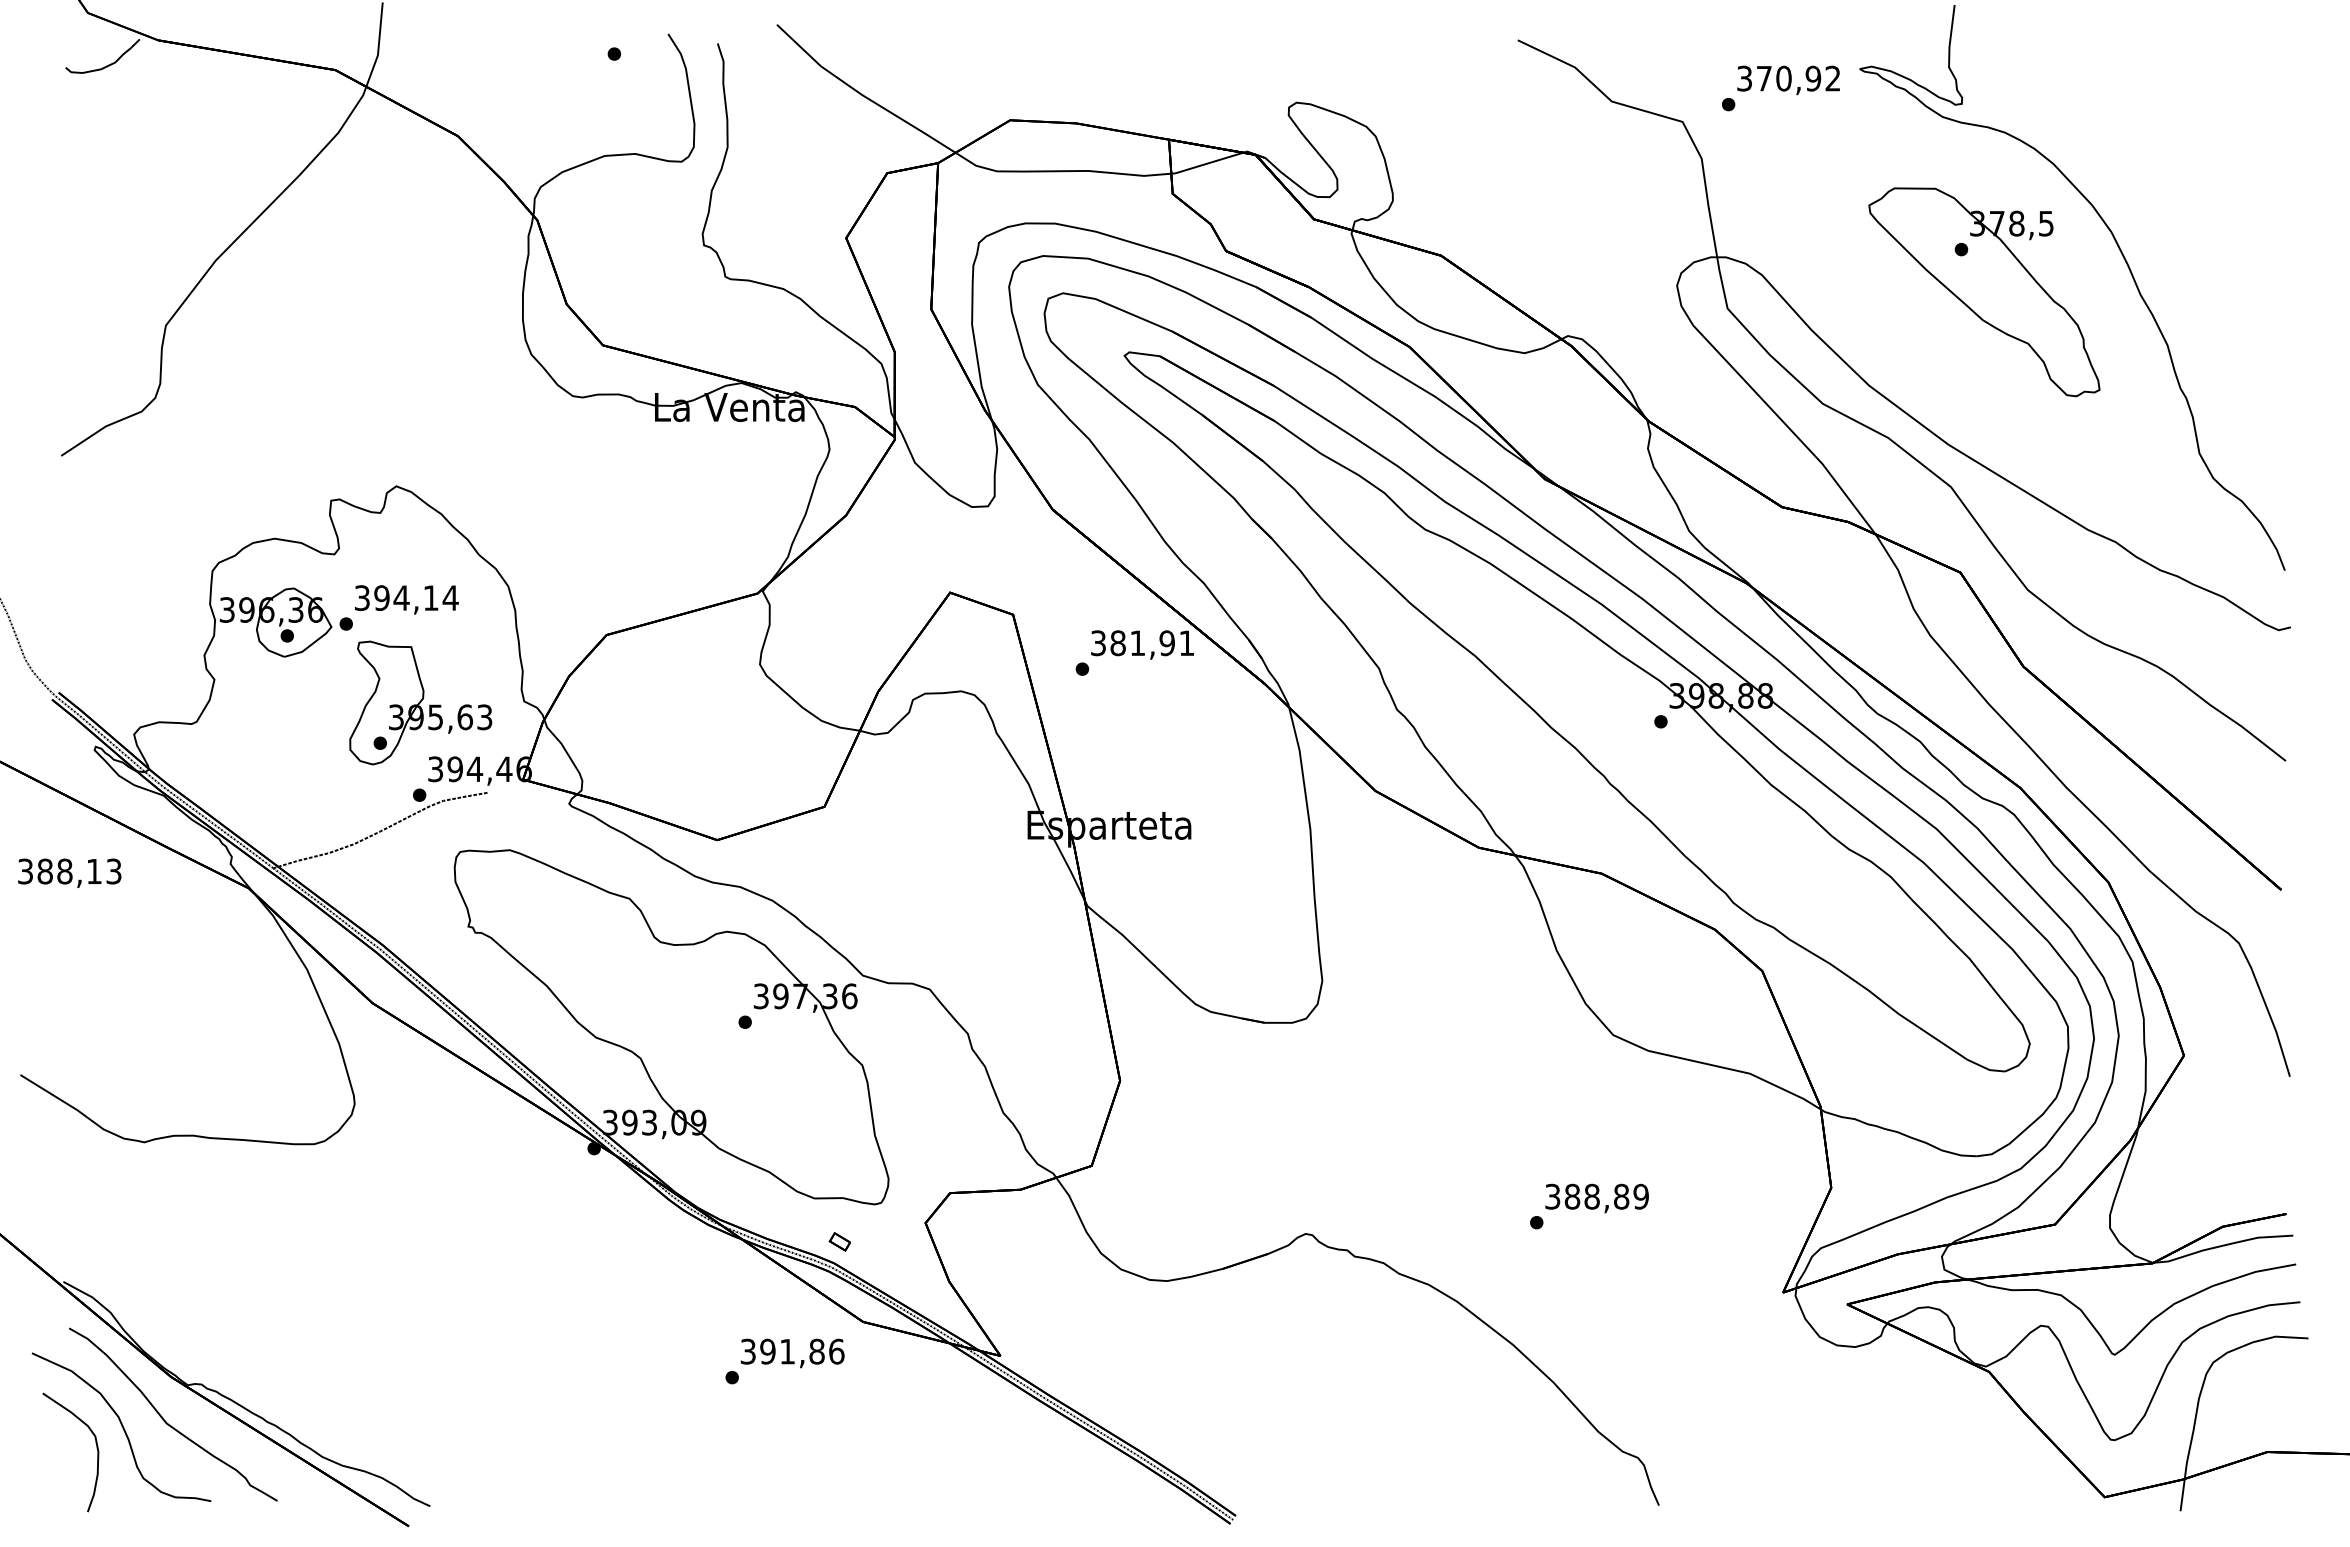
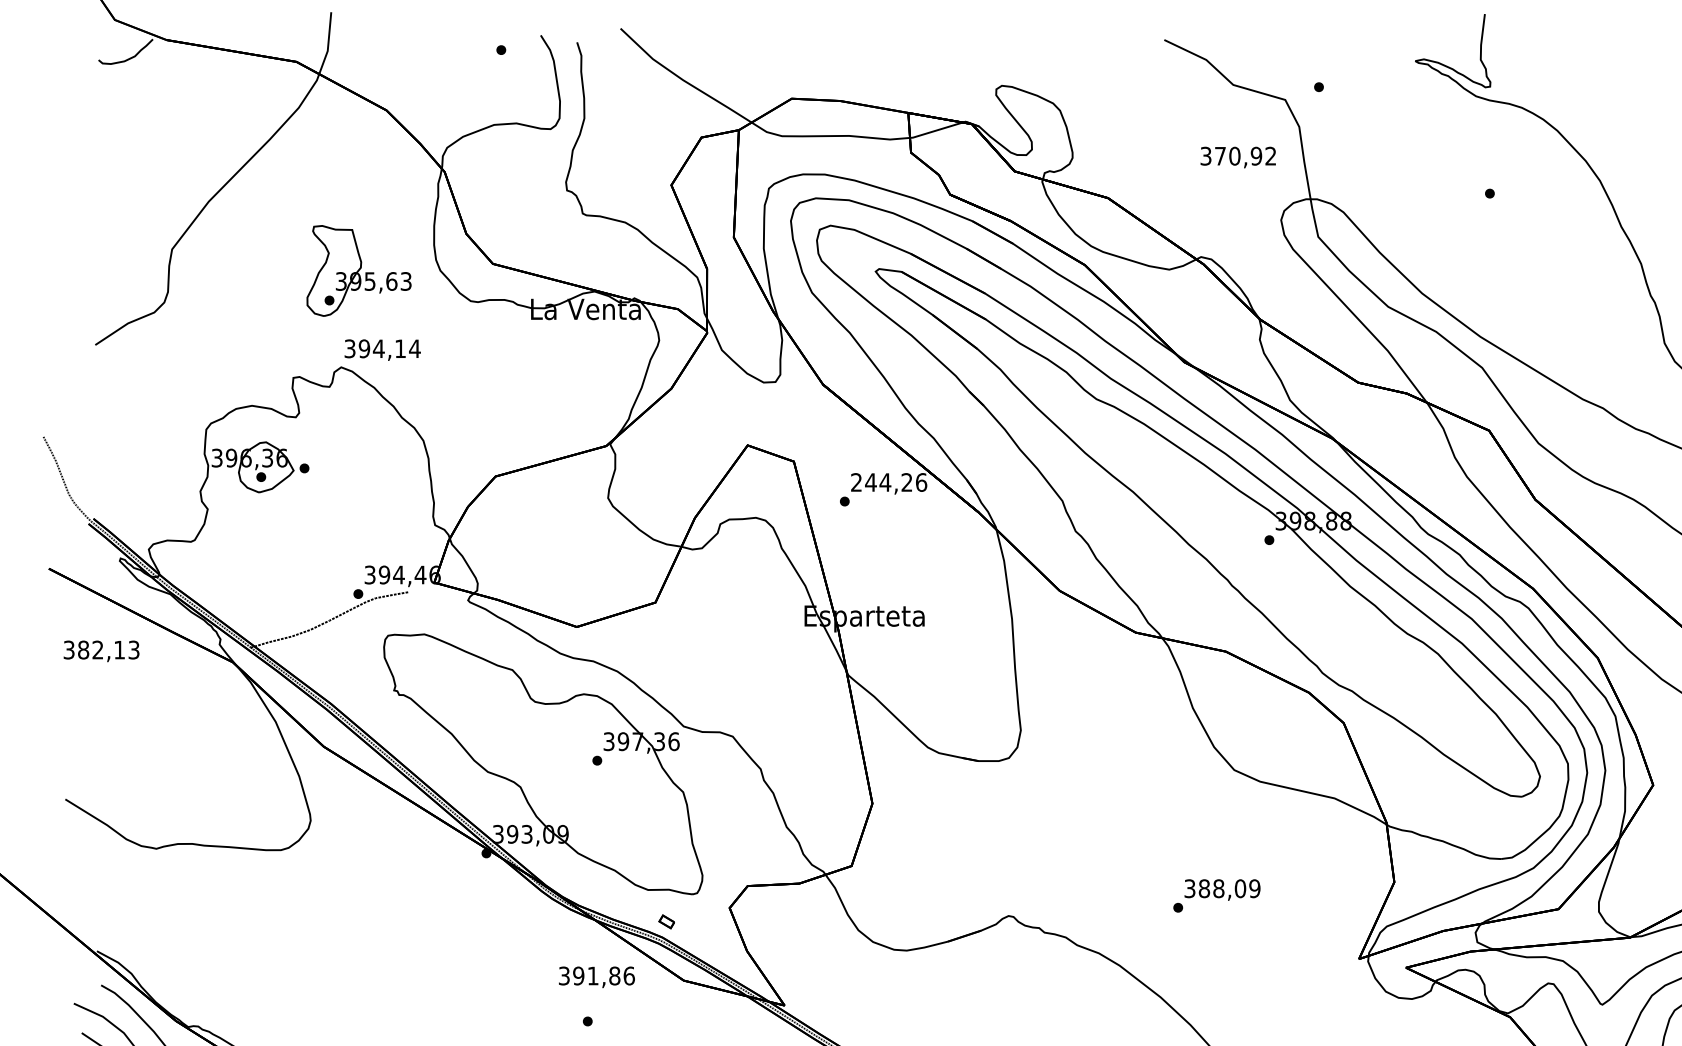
text: (1788, 80) -> (1238, 157), moved
part: (1984, 292) -> (1506, 225), removed
text: (406, 599) -> (382, 349), moved
text: (1142, 643) -> (888, 482), 381,91 -> 244,26
part: (420, 702) -> (358, 270), moved
text: (64, 871) -> (97, 650), 388,13 -> 382,13
text: (1621, 1196) -> (1240, 888), 388,89 -> 388,09
text: (792, 1353) -> (596, 977), moved

